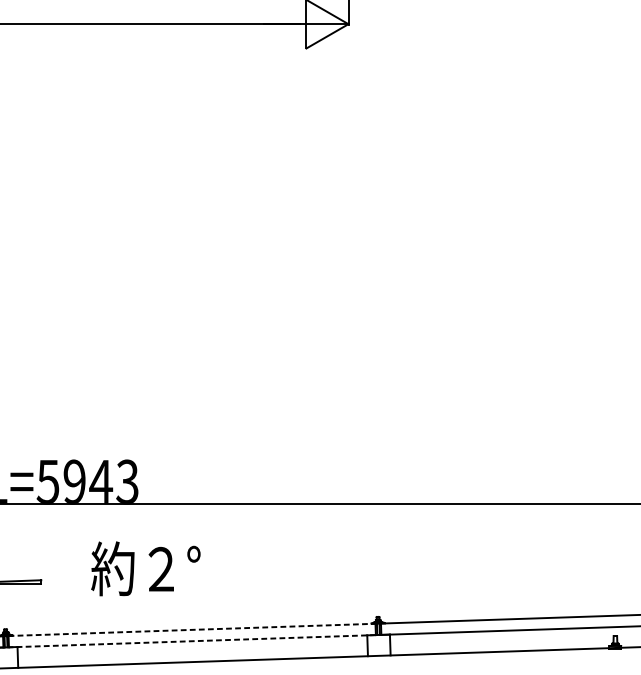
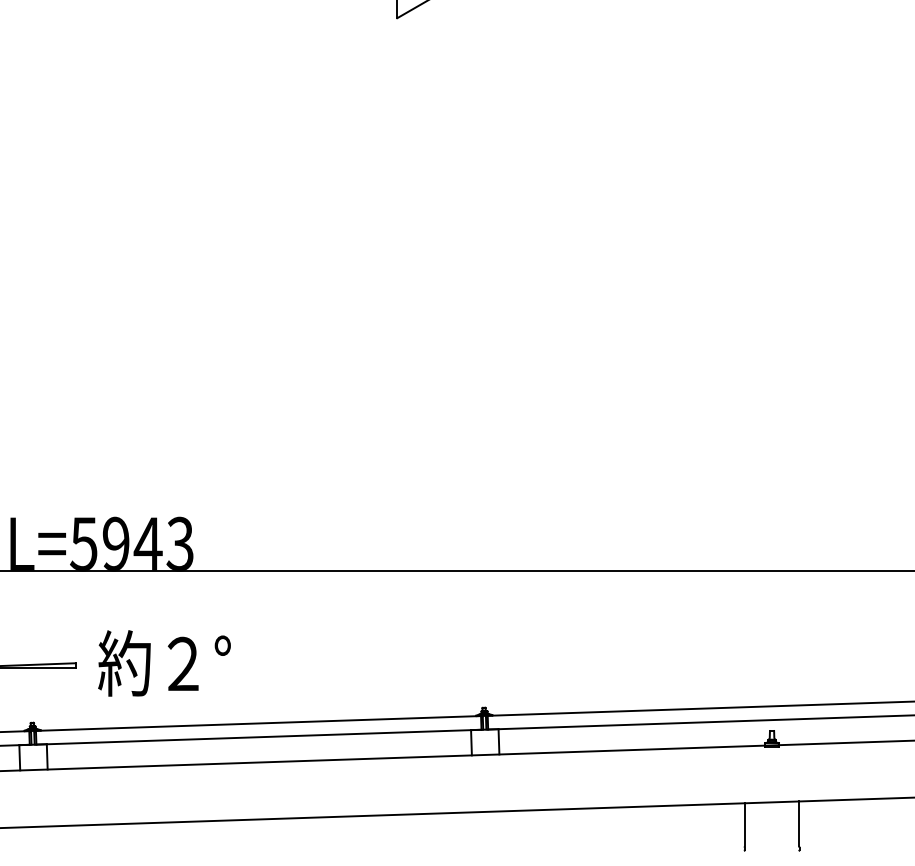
text: (145, 568) -> (164, 663), moved
line: (192, 629) -> (258, 723), dashed -> solid
line: (192, 641) -> (258, 737), dashed -> solid

